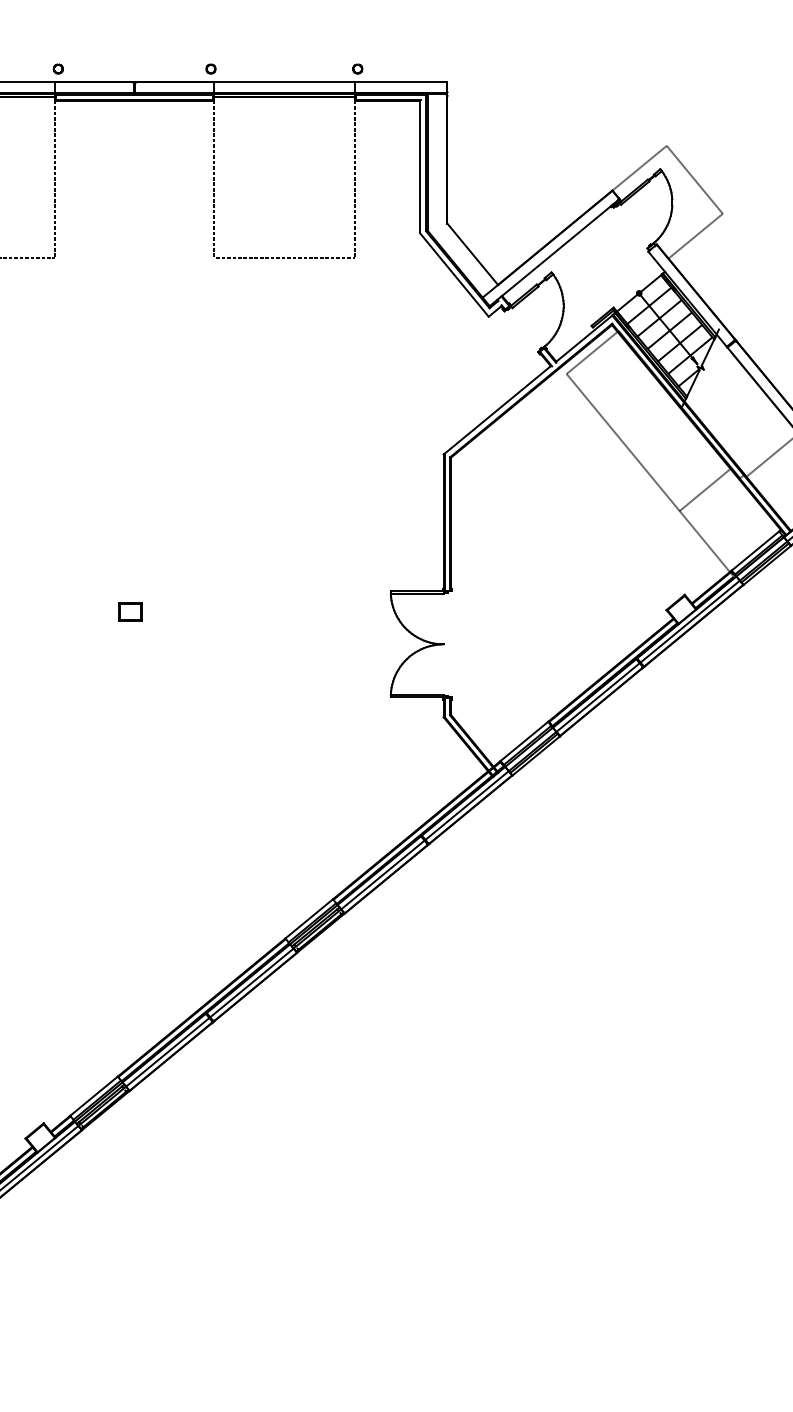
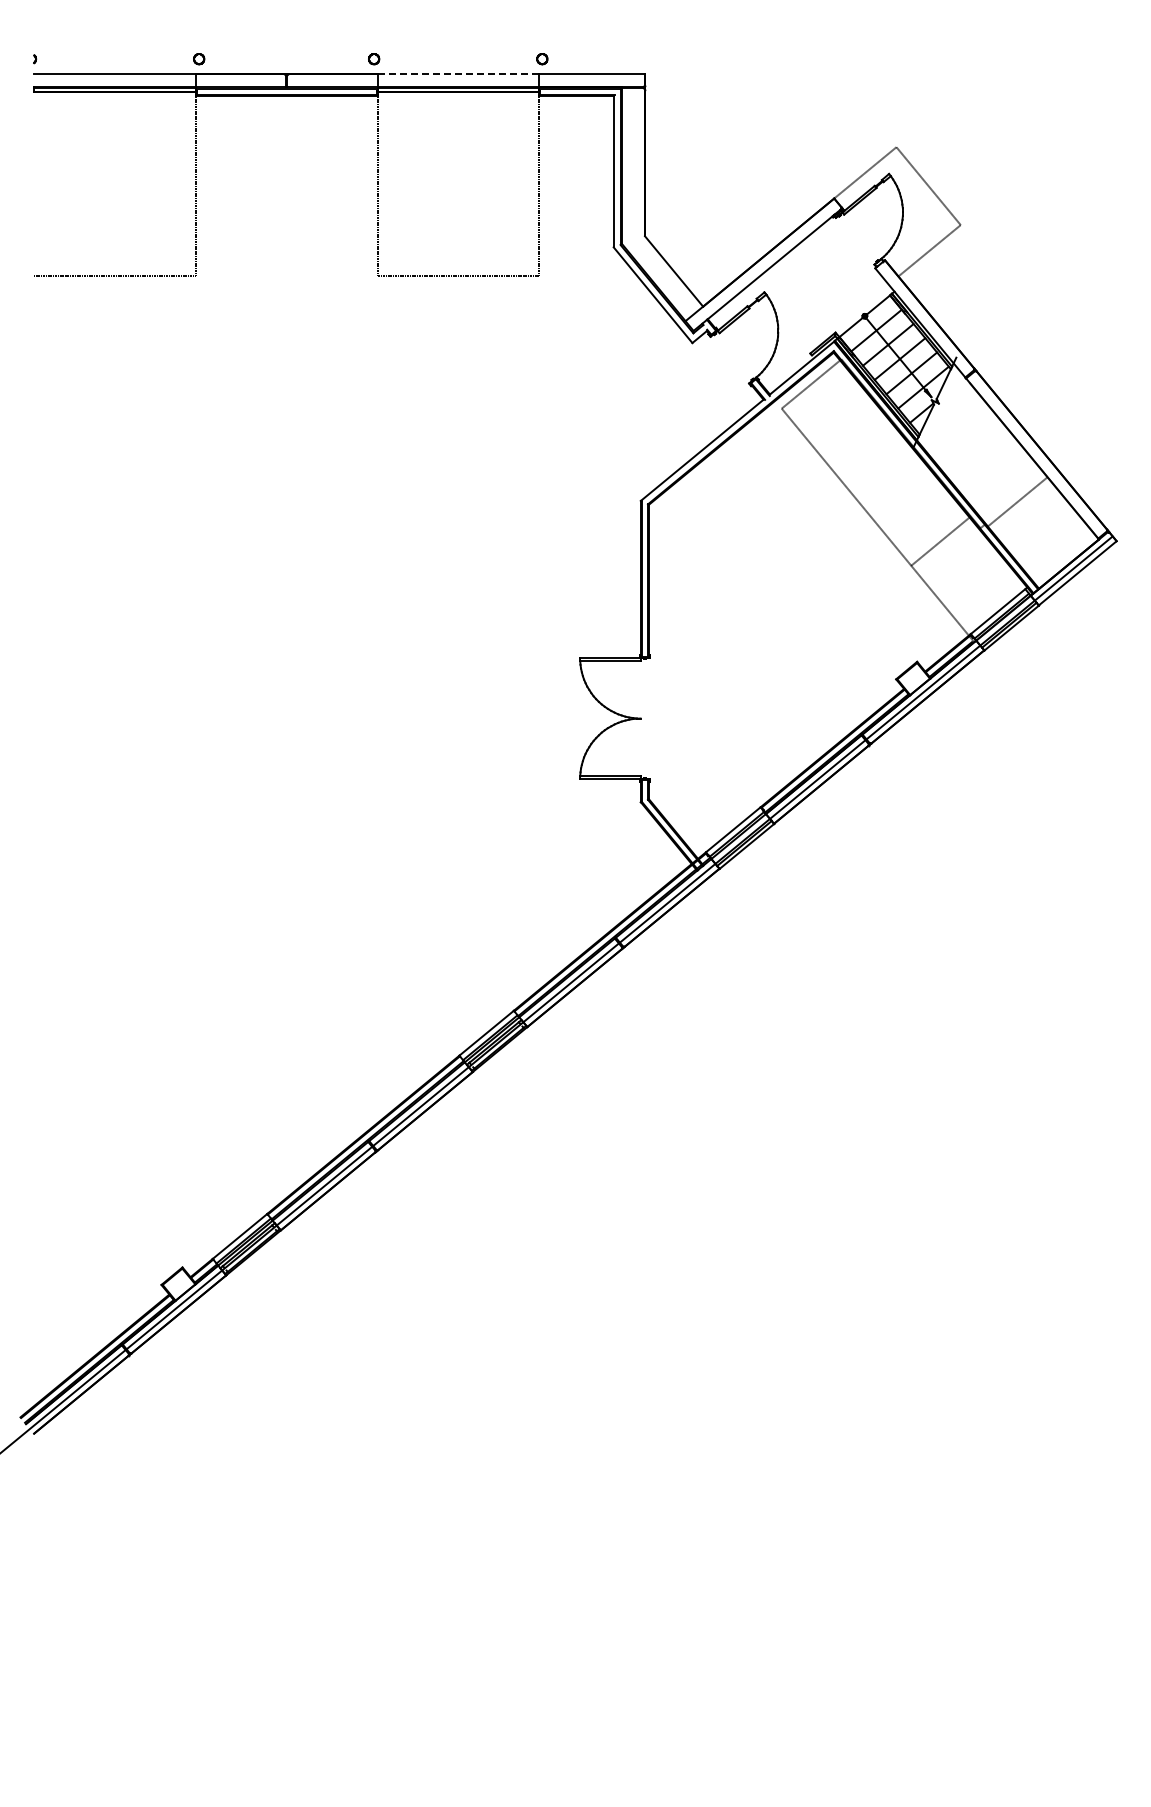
line: (284, 82) -> (458, 74), solid -> dashed
part: (130, 612) -> (281, 681), removed

